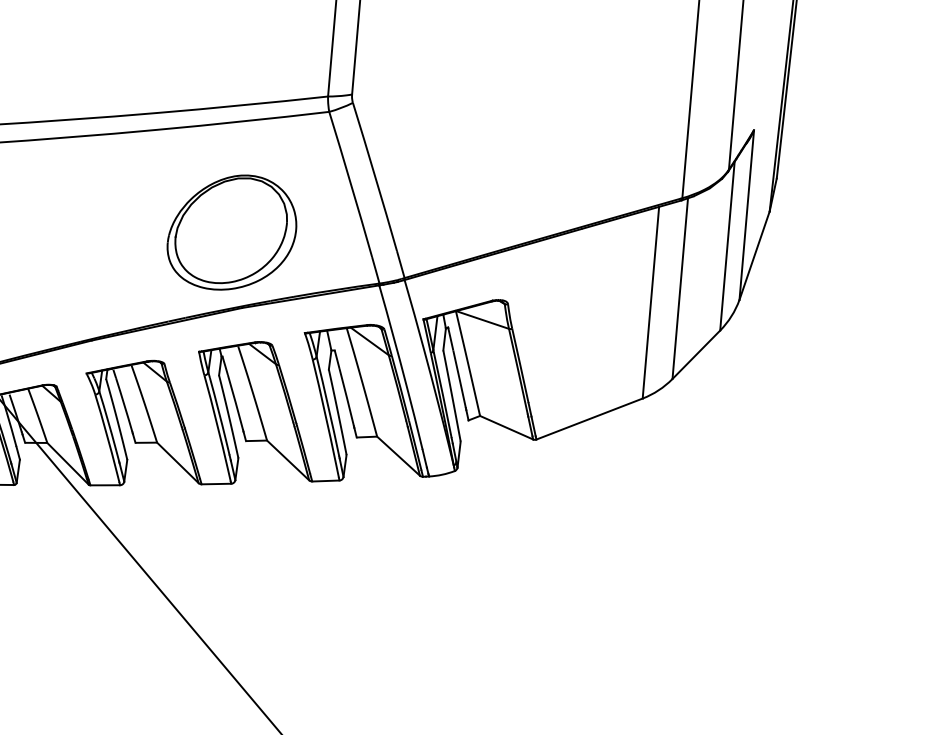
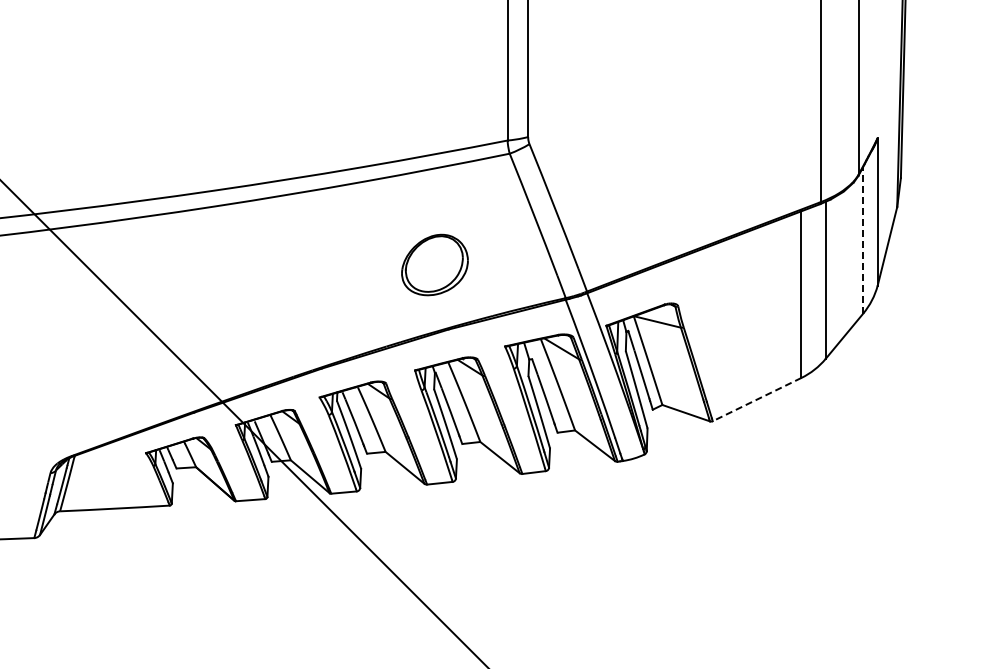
part: (231, 231) -> (434, 264), size x0.6
line: (727, 245) -> (863, 239), solid -> dashed
line: (588, 418) -> (756, 399), solid -> dashed

